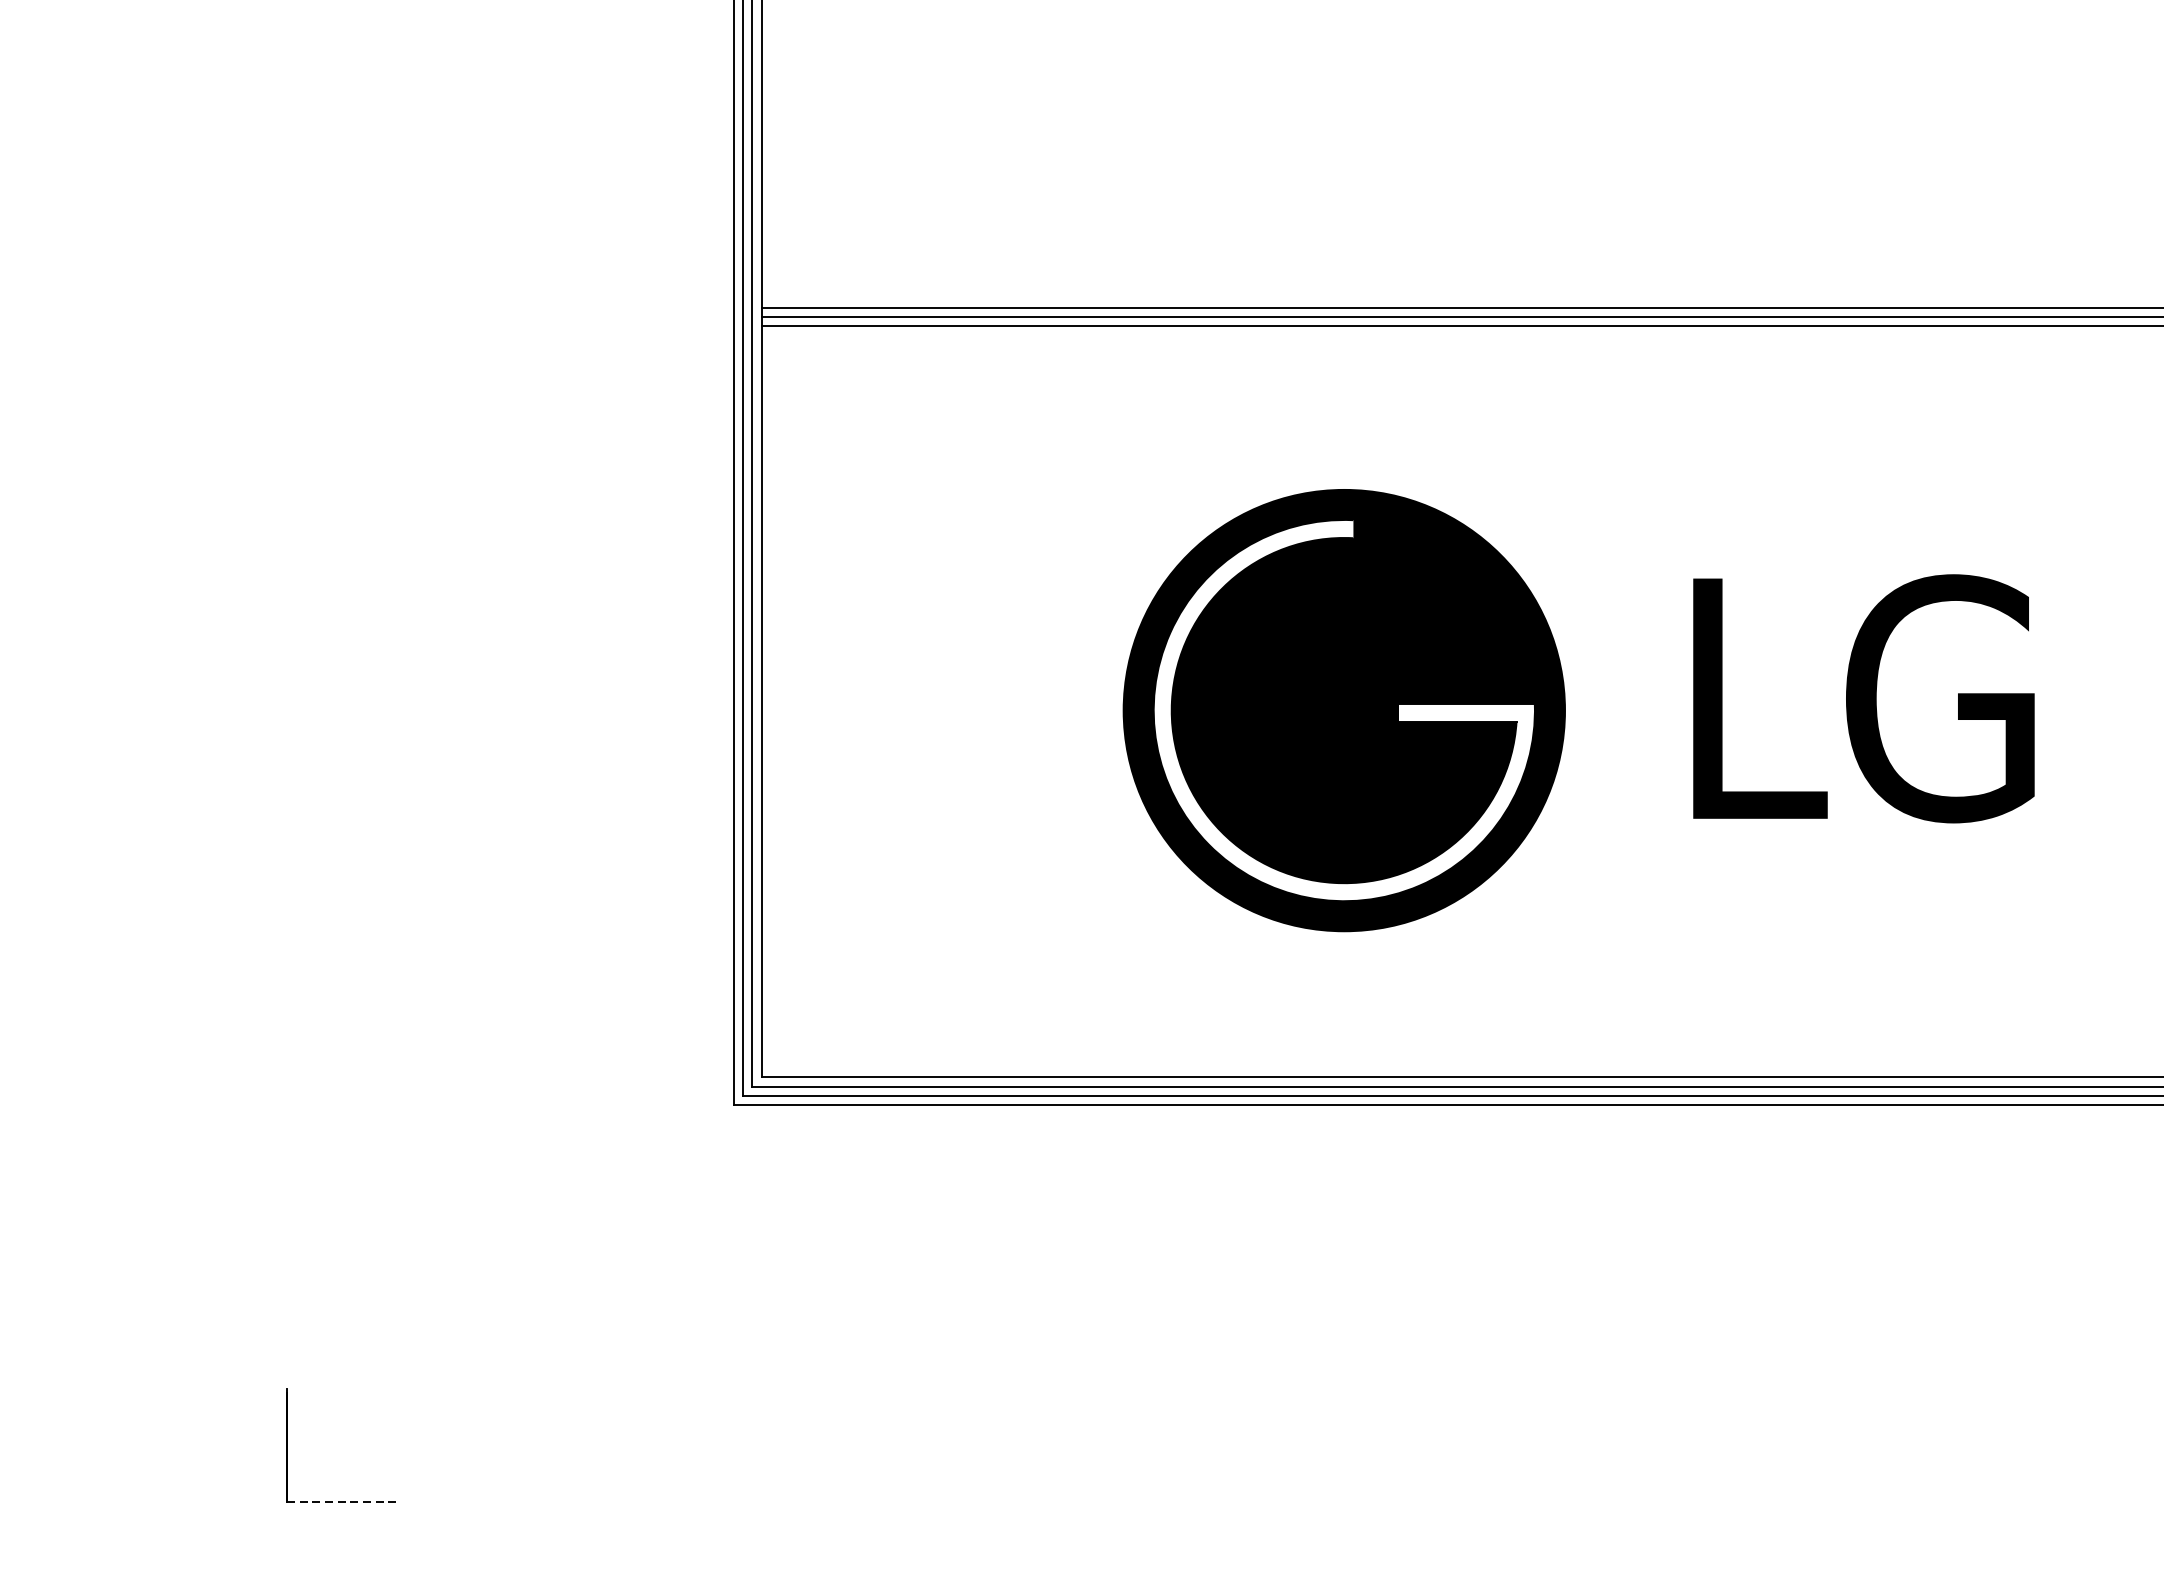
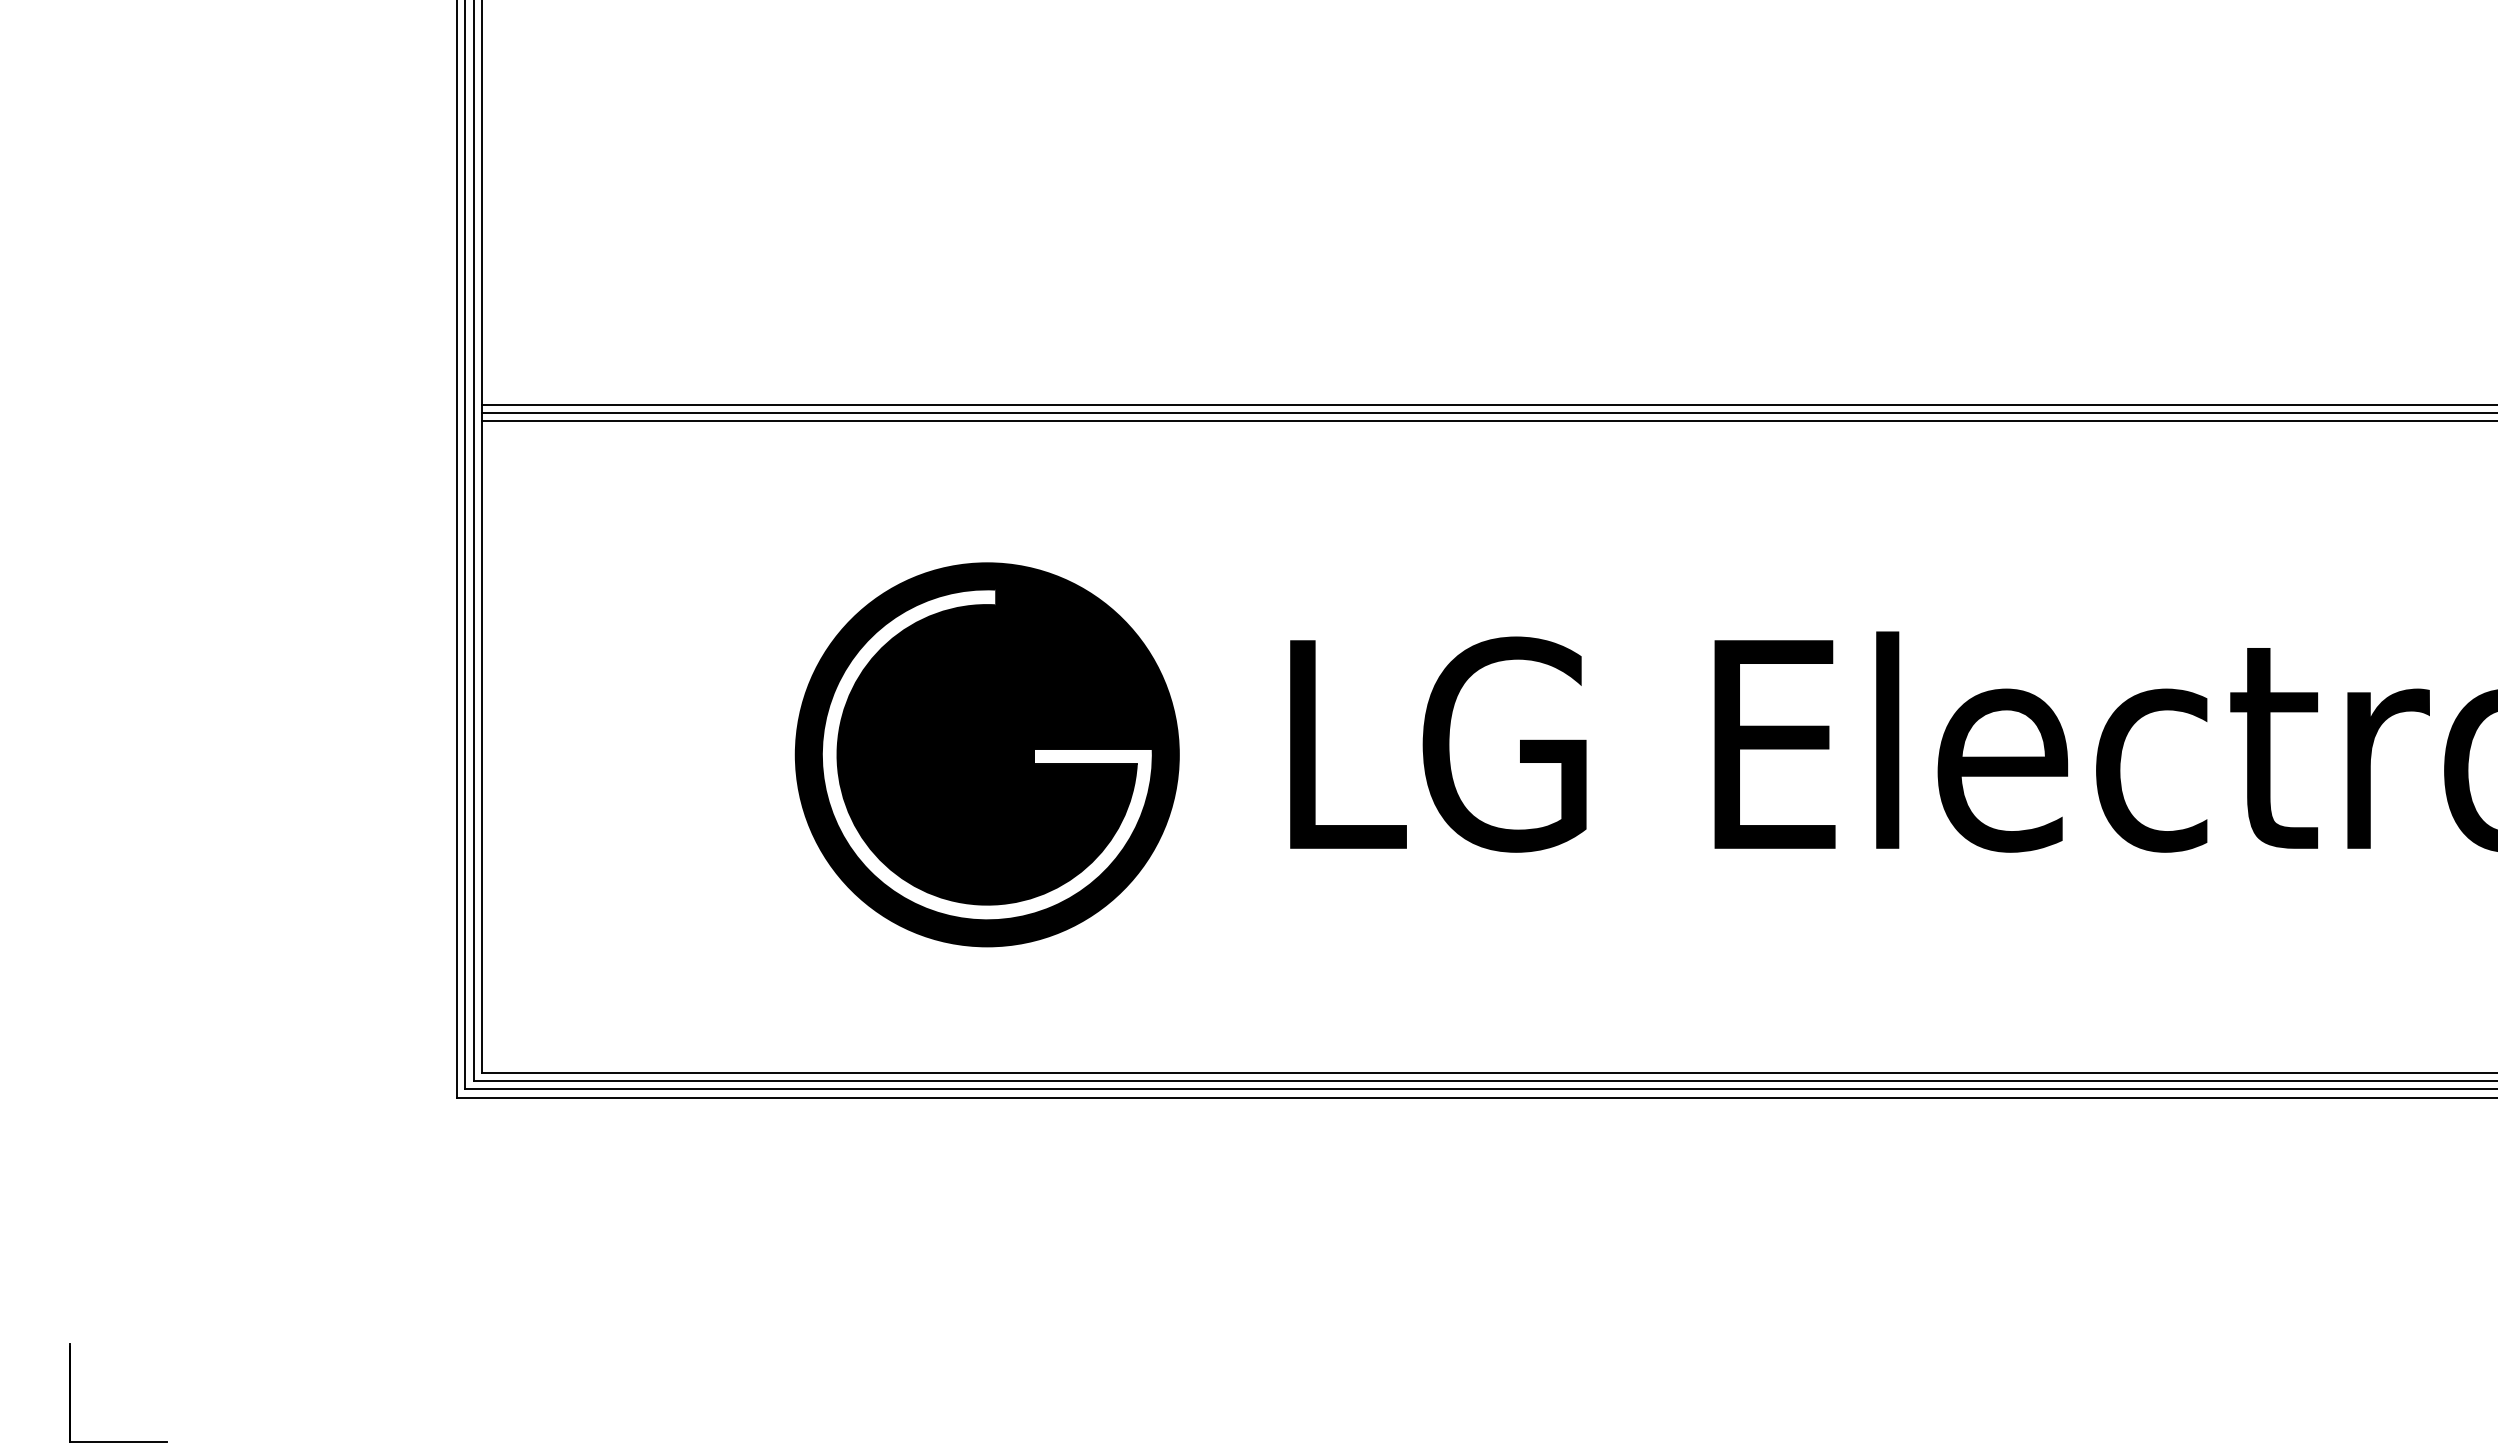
line: (343, 1501) -> (118, 1441), dashed -> solid

